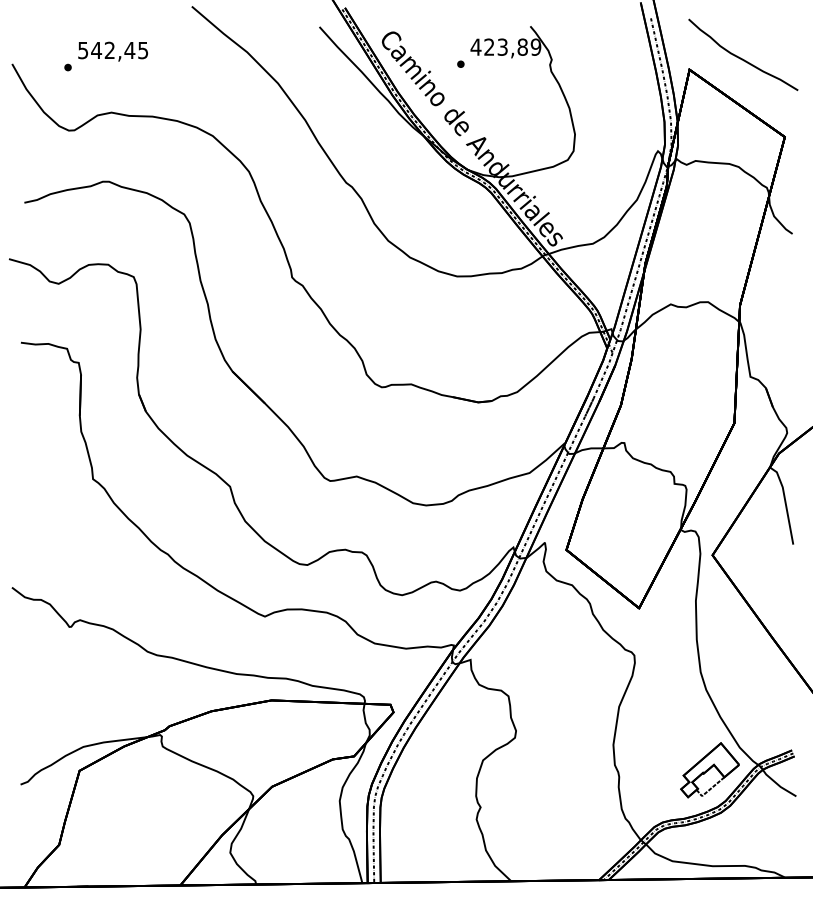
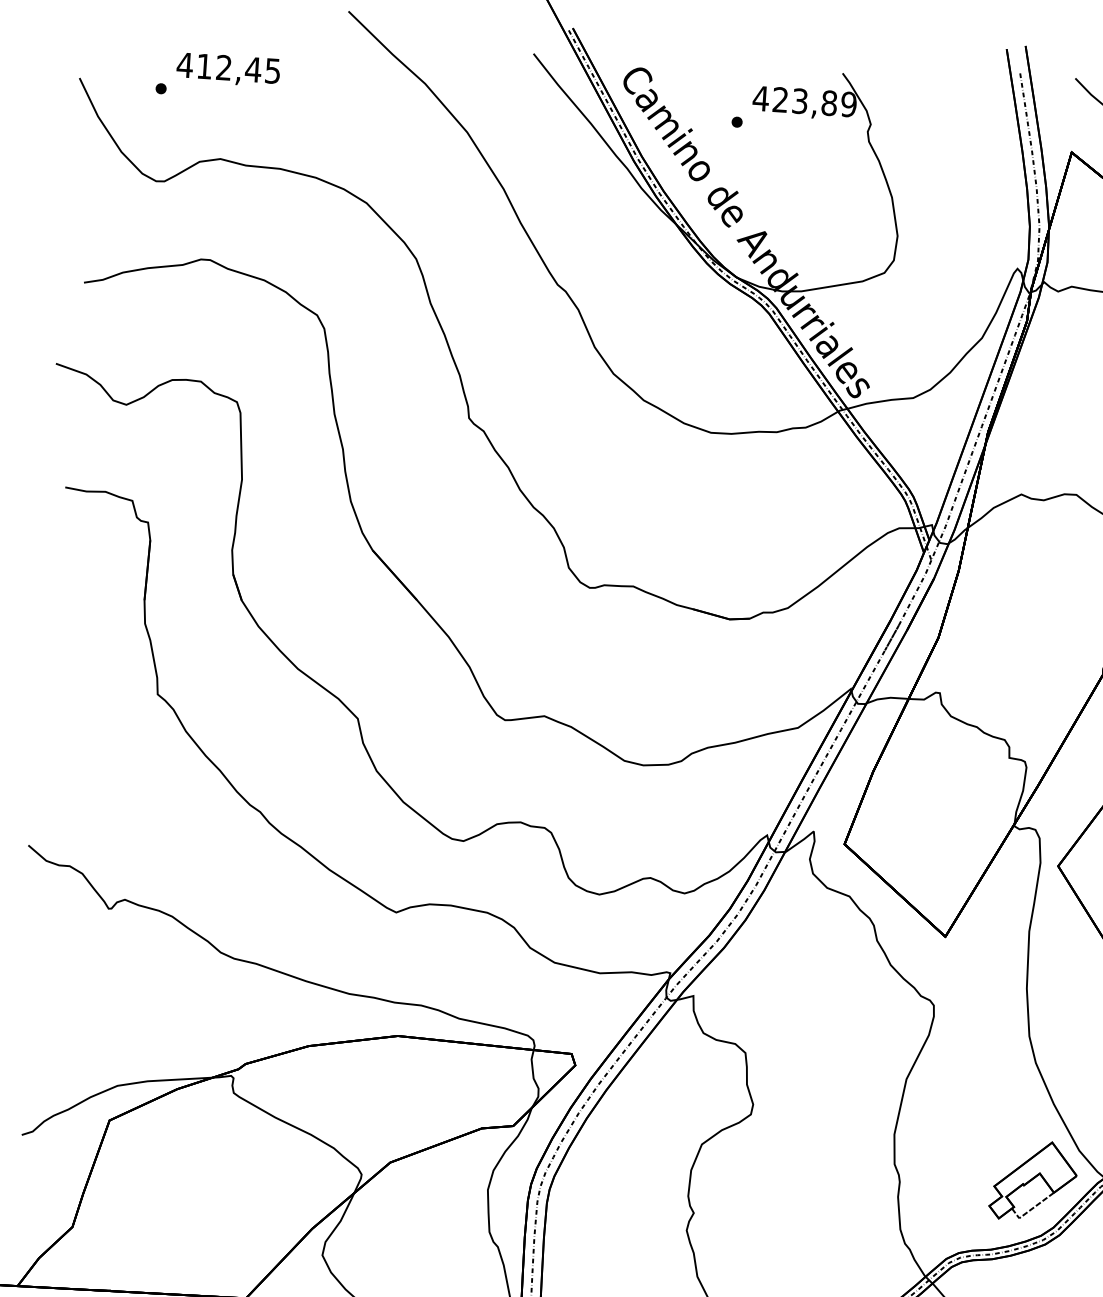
text: (89, 50) -> (194, 65), 542,45 -> 412,45

